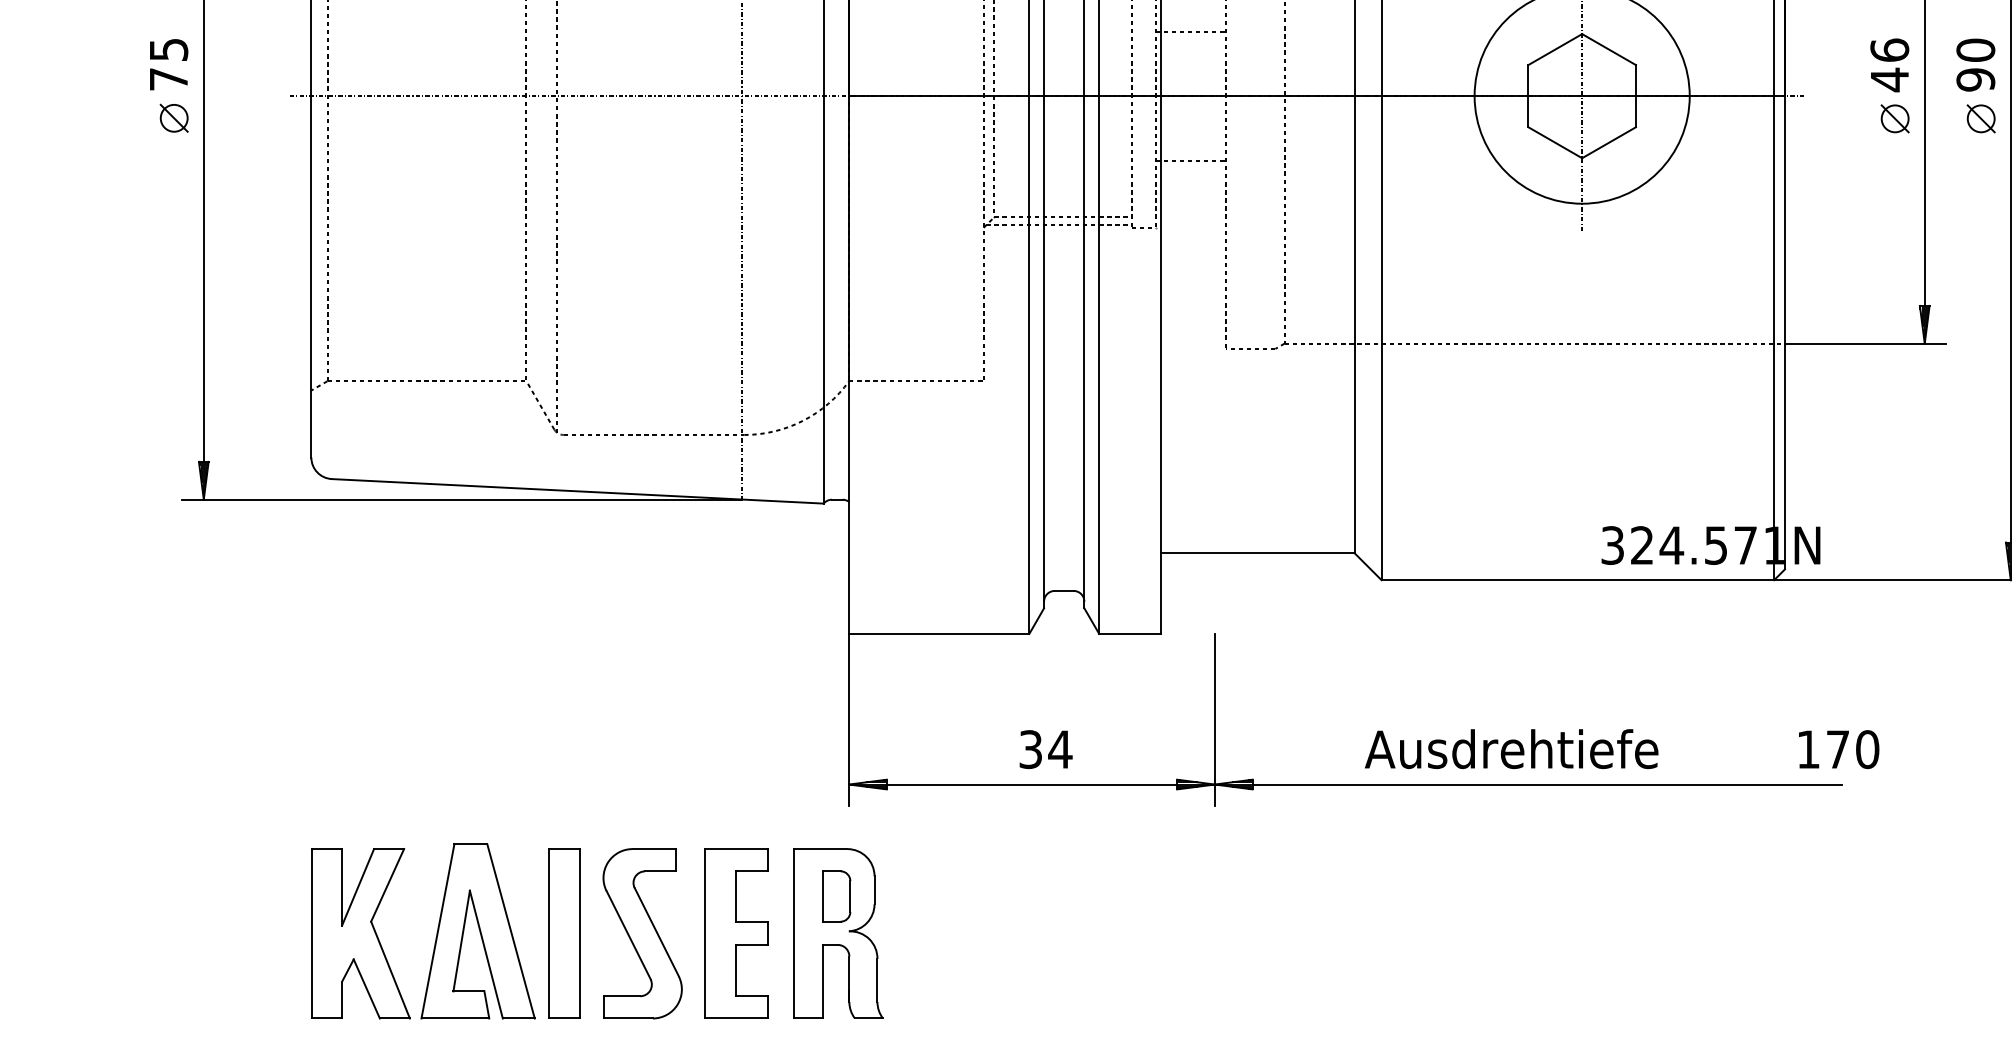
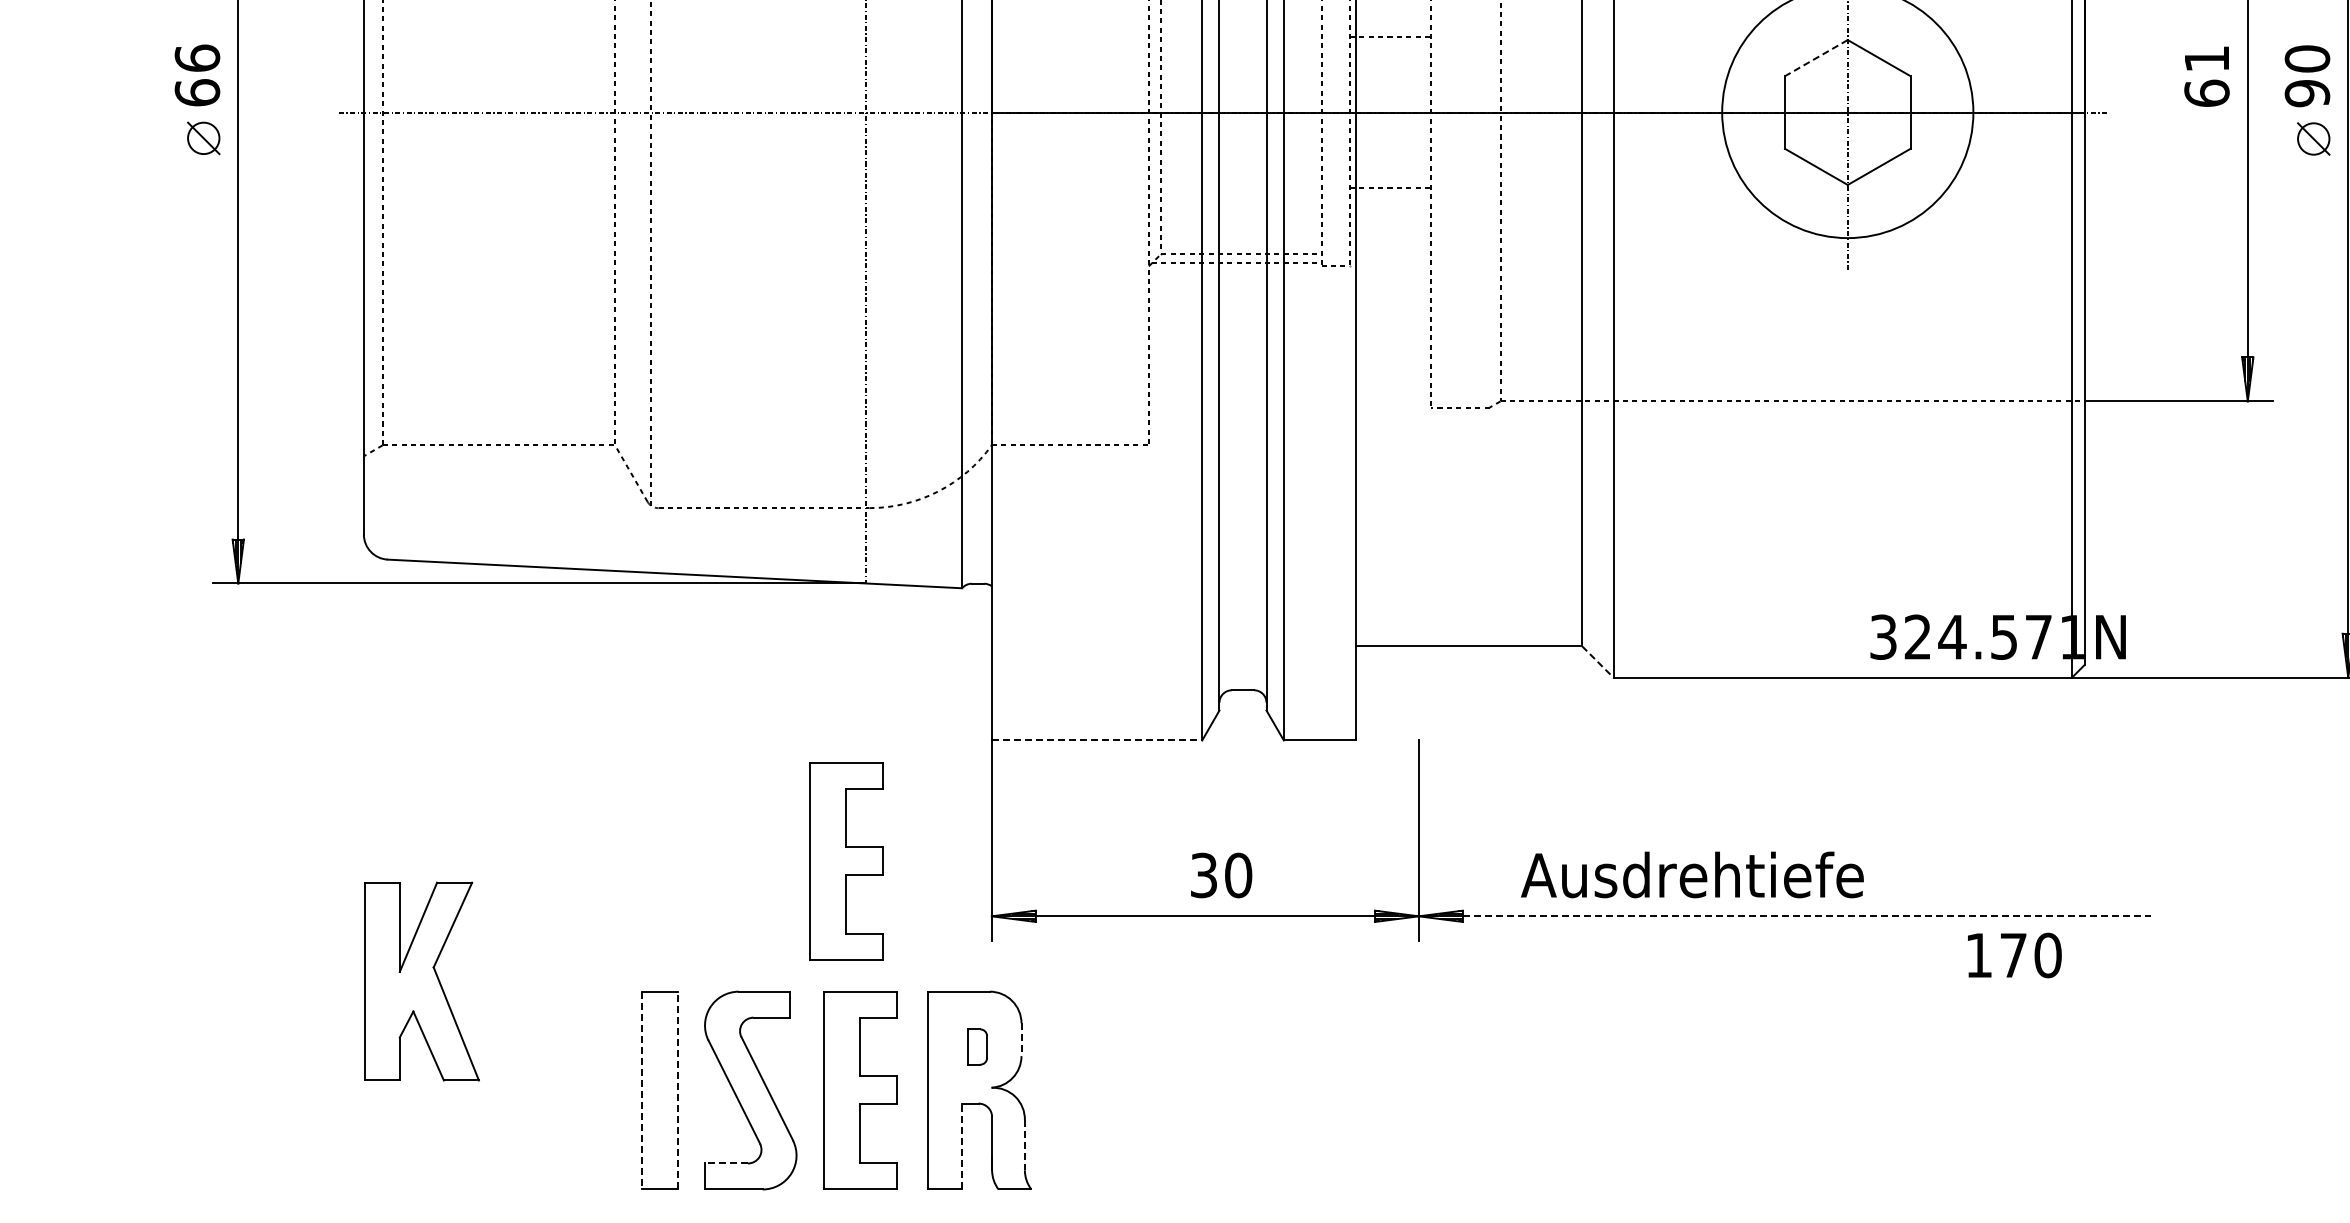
line: (1554, 49) -> (1815, 58), solid -> dashed
text: (168, 64) -> (197, 75), 75 -> 66
text: (1889, 65) -> (2206, 76), 46 -> 61
part: (1894, 118) -> (2212, 138), removed
line: (1368, 567) -> (1598, 662), solid -> dashed
line: (939, 633) -> (1097, 740), solid -> dashed
part: (724, 737) -> (846, 861), added
text: (1511, 748) -> (1692, 874), moved
text: (1060, 749) -> (1238, 875), 34 -> 30
text: (1838, 749) -> (2014, 955), moved
line: (1547, 784) -> (1807, 916), solid -> dashed
line: (874, 890) -> (1021, 1040), solid -> dashed
part: (836, 896) -> (977, 1046), size x0.6
part: (478, 931) -> (558, 1087), removed
part: (360, 933) -> (421, 981), moved
line: (549, 933) -> (641, 1090), solid -> dashed
line: (579, 933) -> (677, 1090), solid -> dashed
line: (877, 980) -> (1024, 1145), solid -> dashed
line: (823, 981) -> (961, 1146), solid -> dashed
line: (621, 996) -> (725, 1163), solid -> dashed

